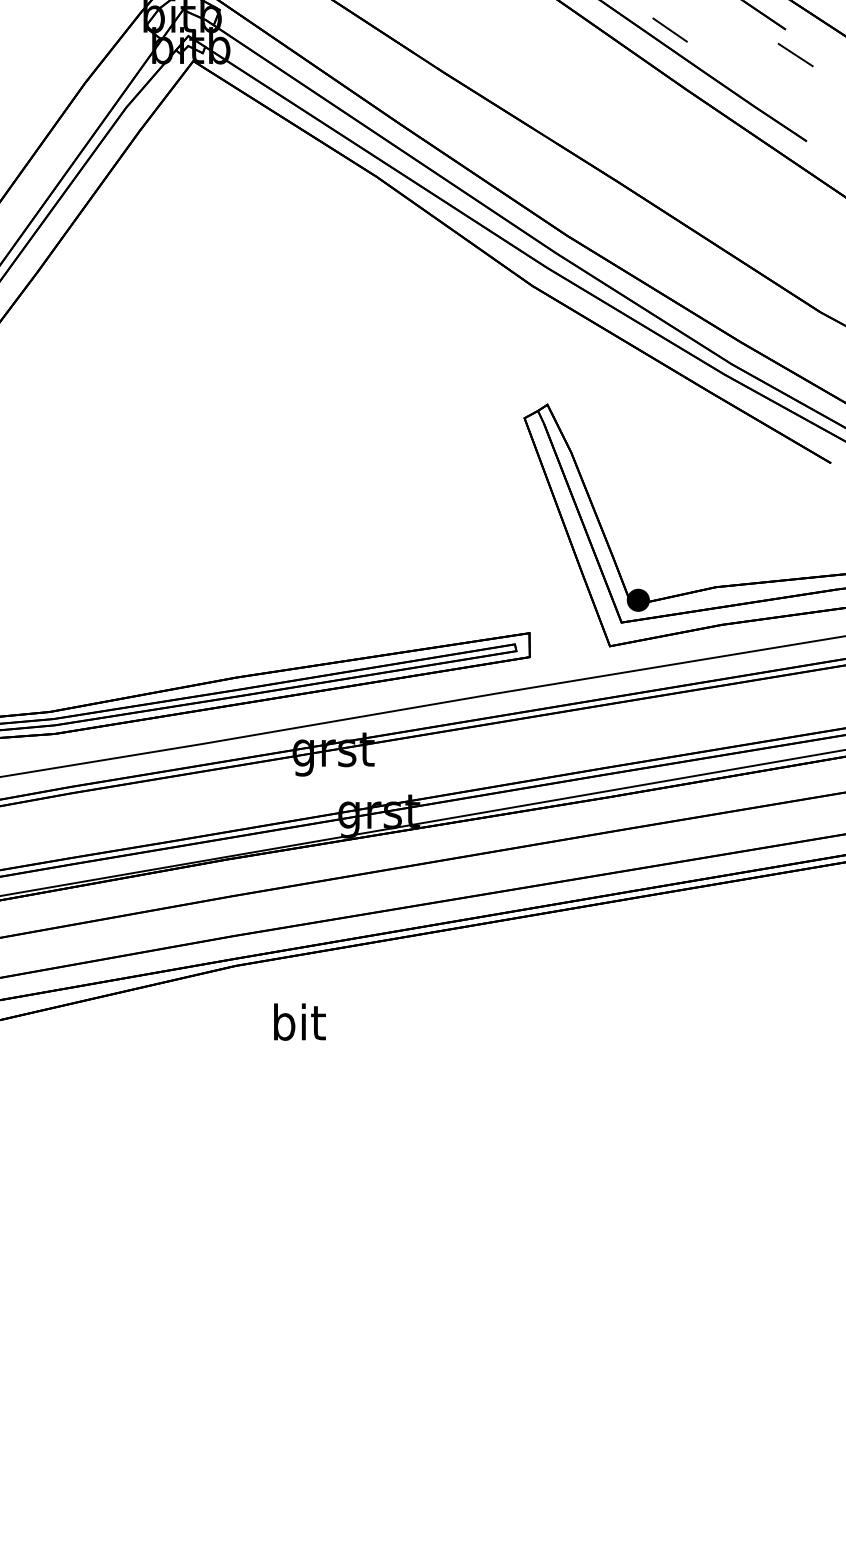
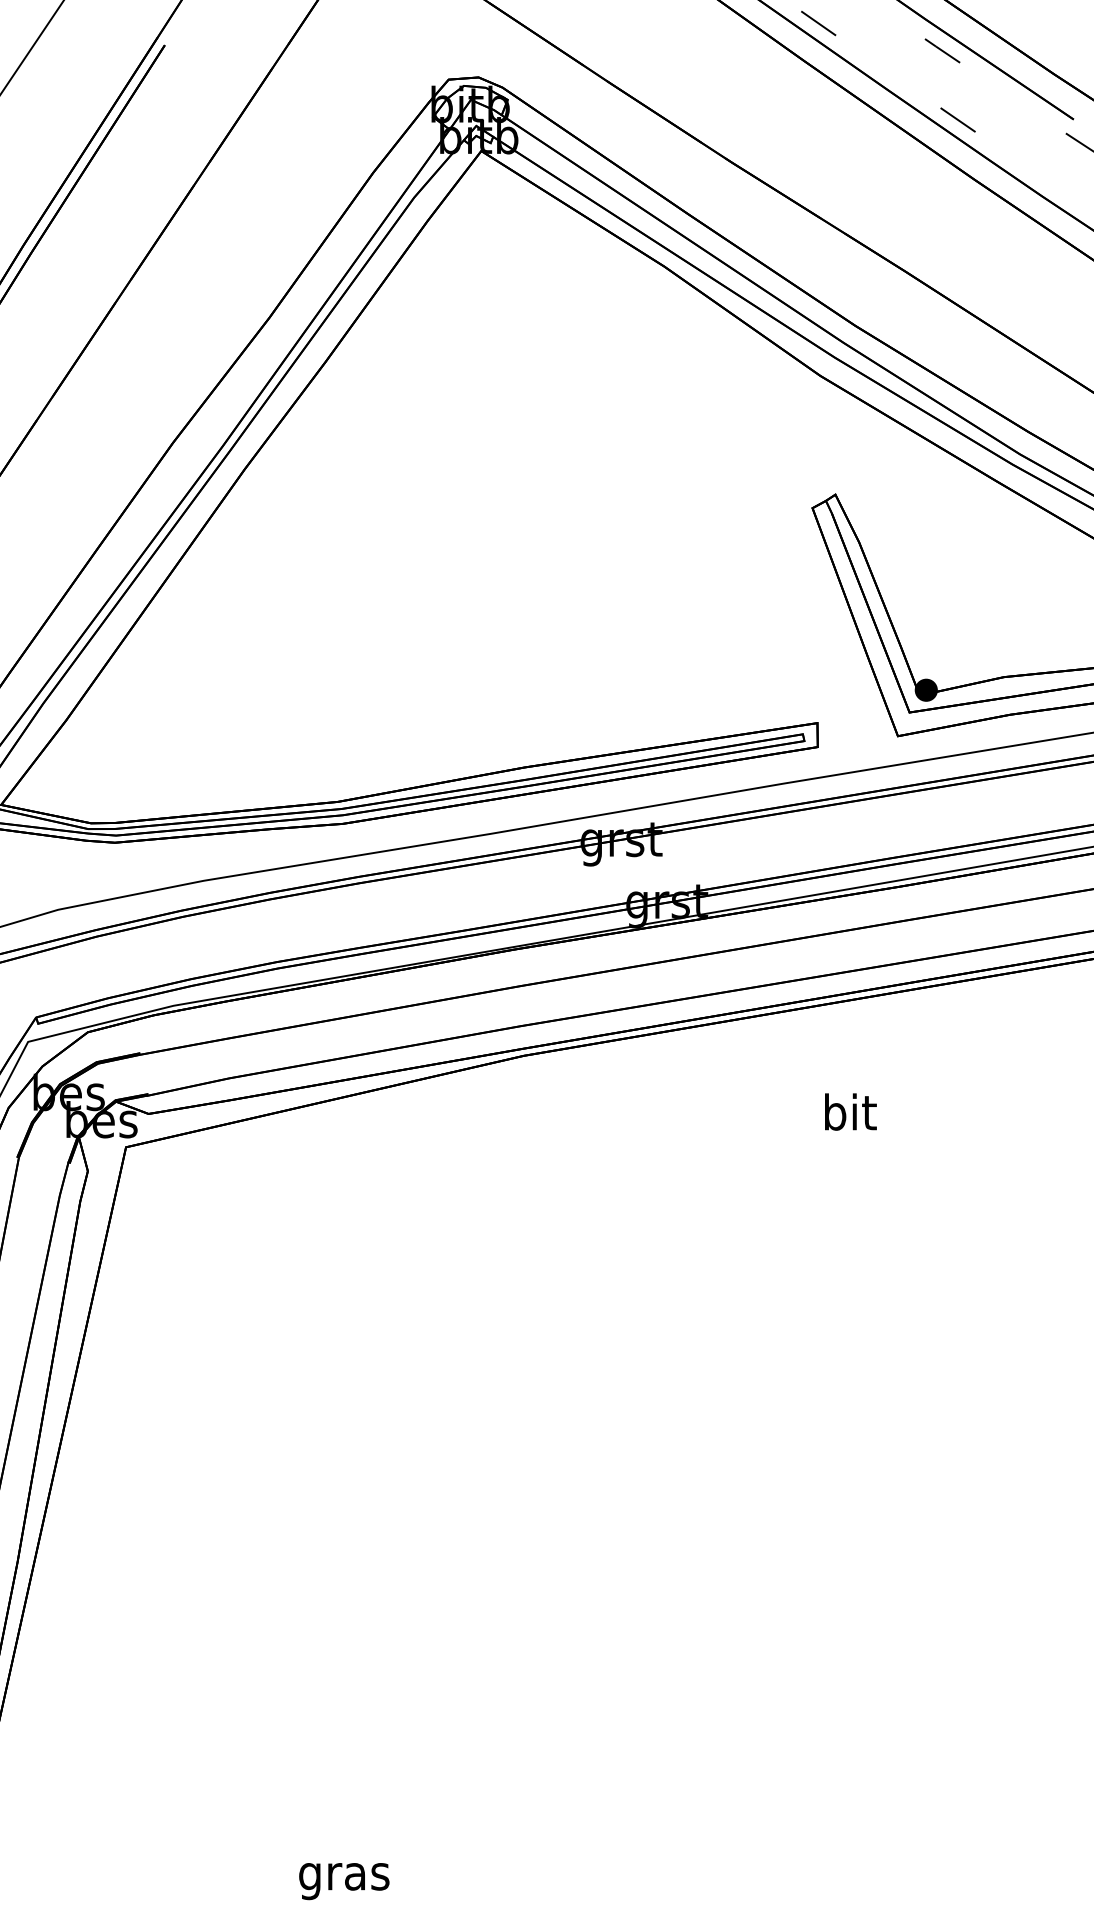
text: (299, 1021) -> (850, 1111), moved

